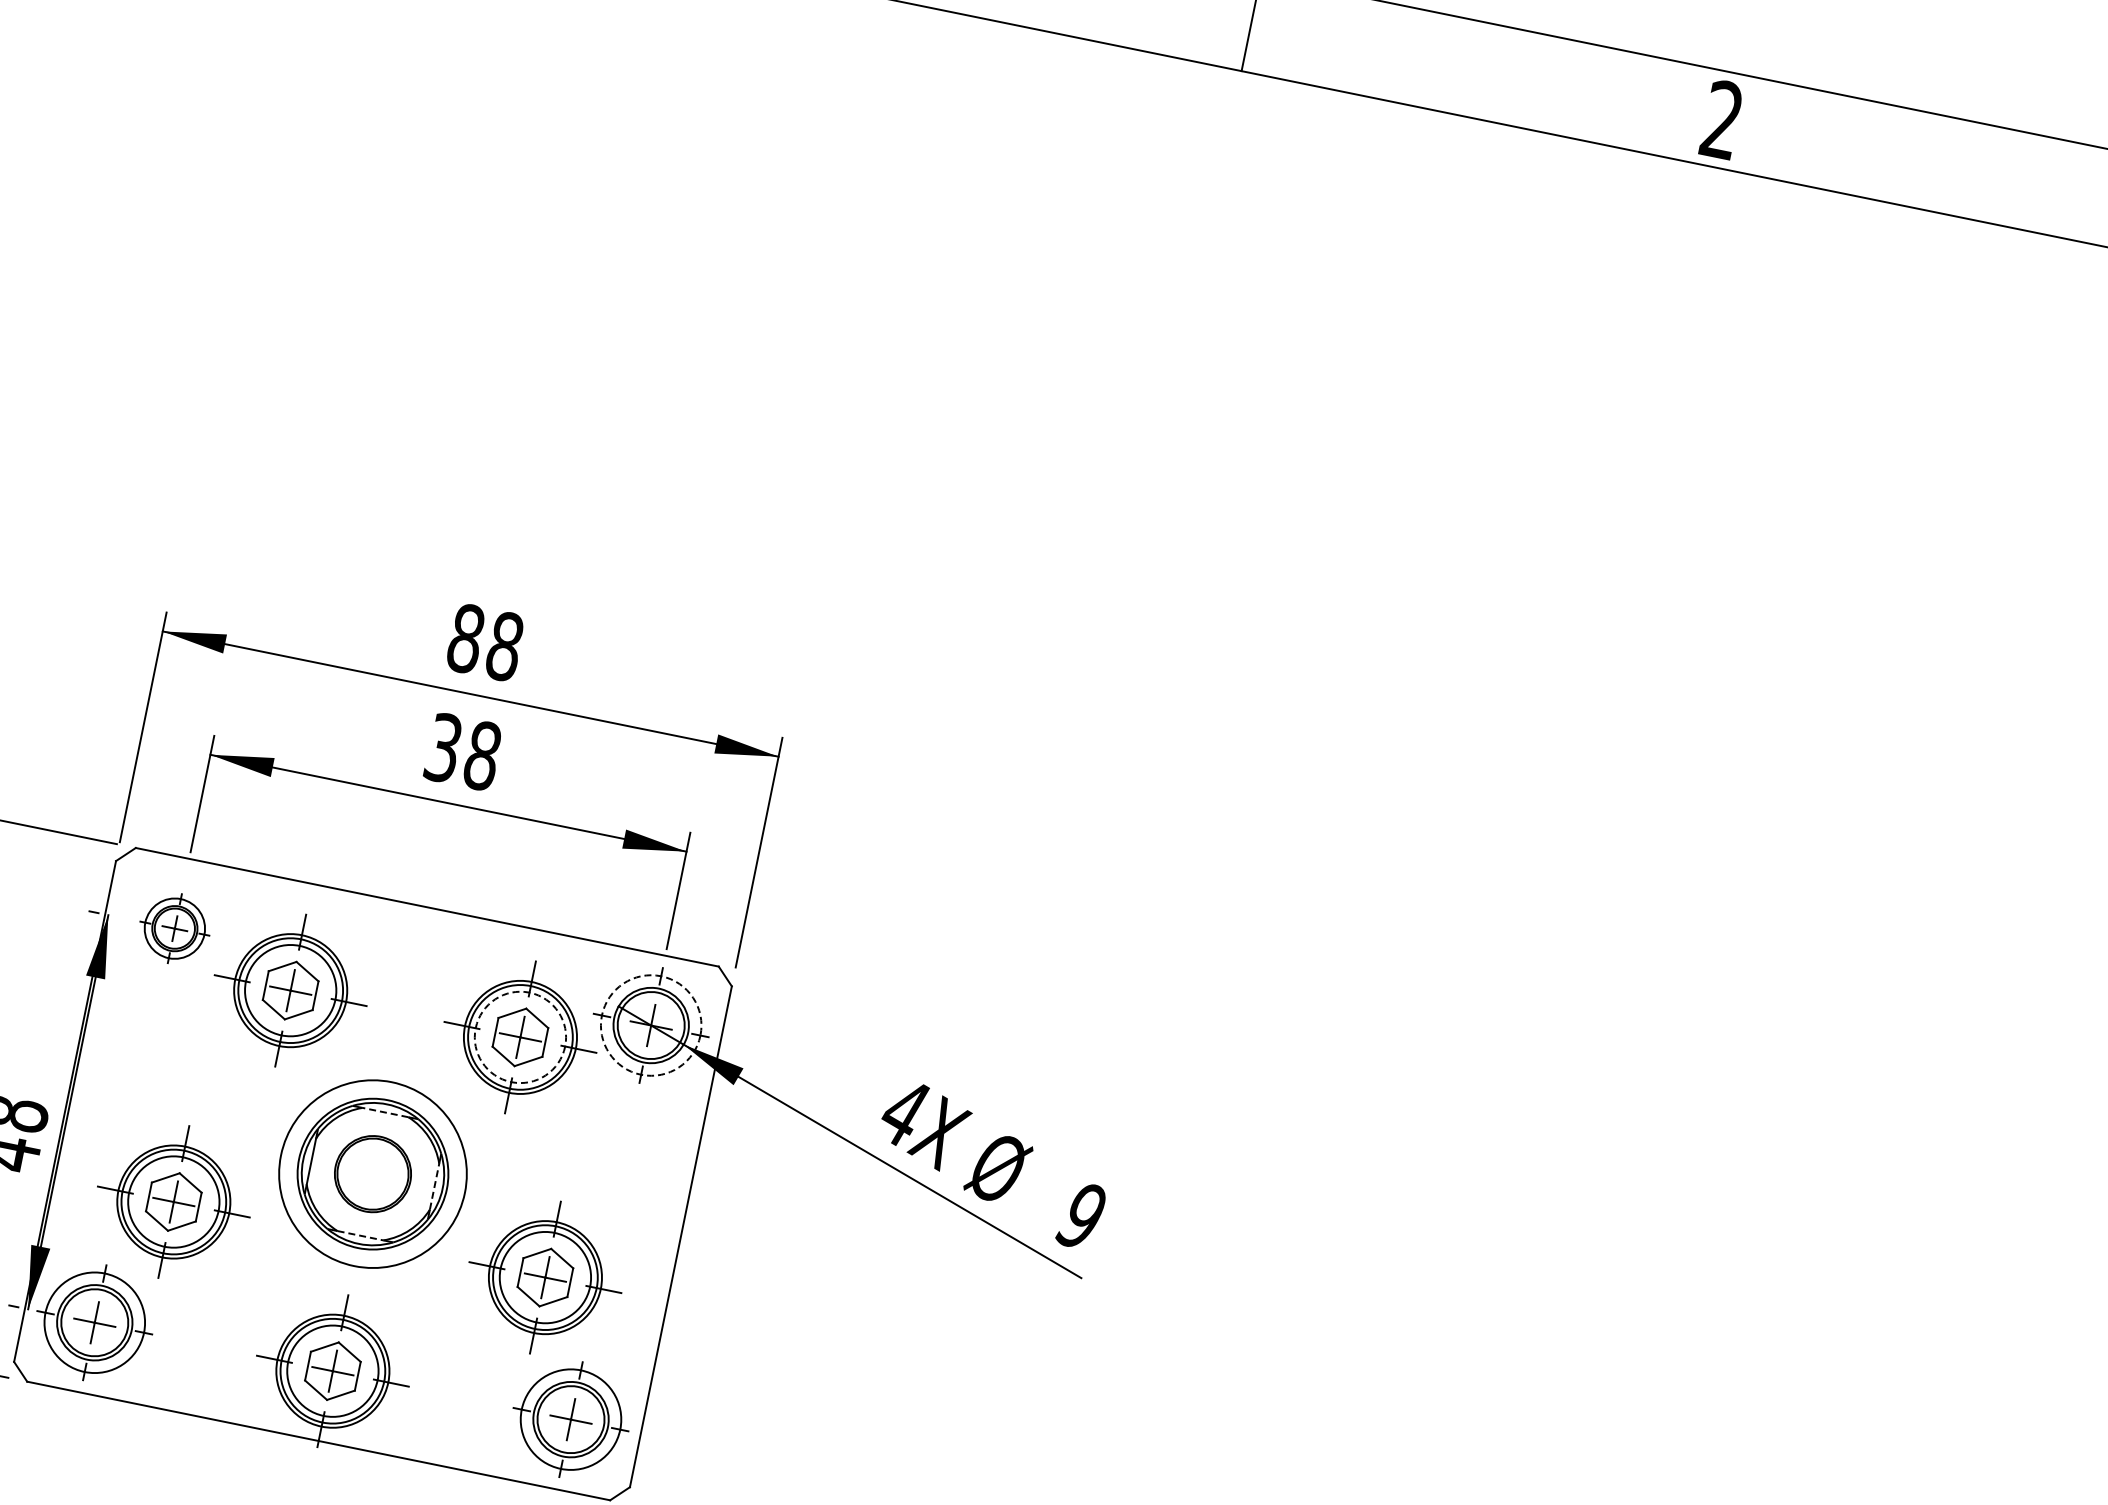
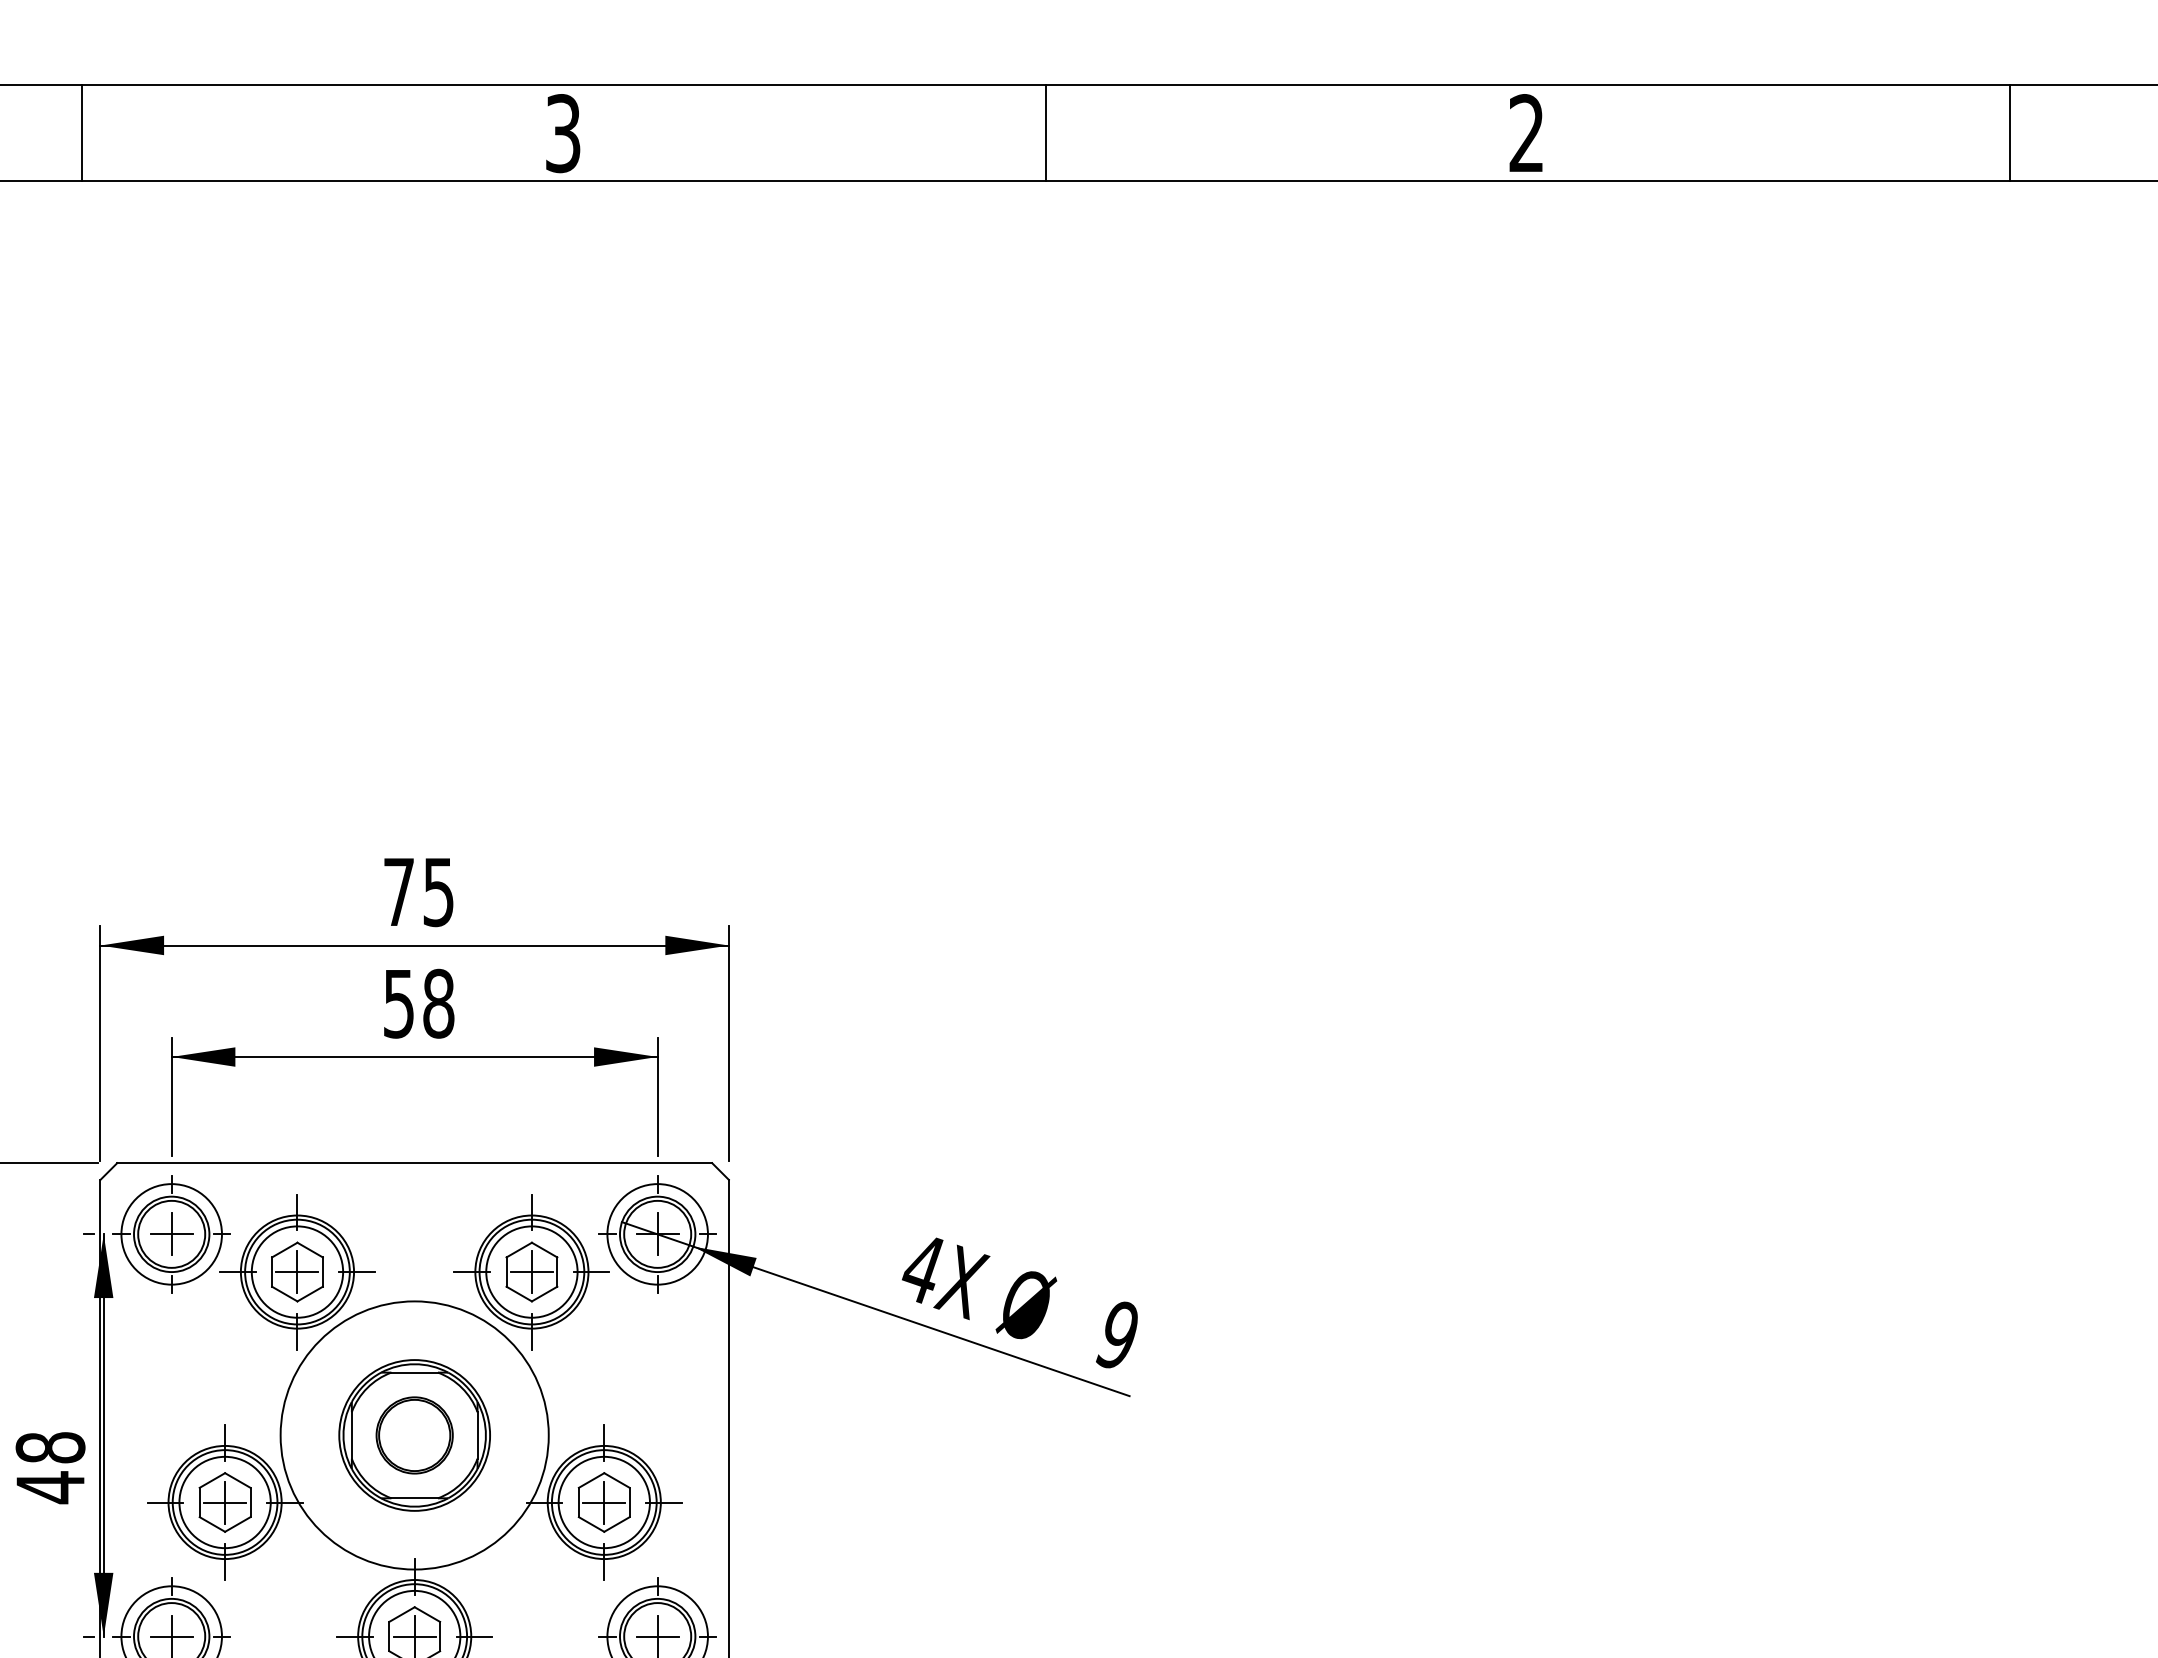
text: (484, 642) -> (418, 892), 88 -> 75
text: (443, 747) -> (398, 1003), 38 -> 58
part: (174, 928) -> (171, 1234), size x1.67
circle: (650, 1025) -> (657, 1234), dashed -> solid
circle: (520, 1036) -> (531, 1271), dashed -> solid
line: (385, 1112) -> (414, 1372), dashed -> solid
circle: (372, 1174) -> (414, 1435), size x1.43
line: (434, 1185) -> (477, 1434), dashed -> solid
line: (361, 1236) -> (415, 1498), dashed -> solid

